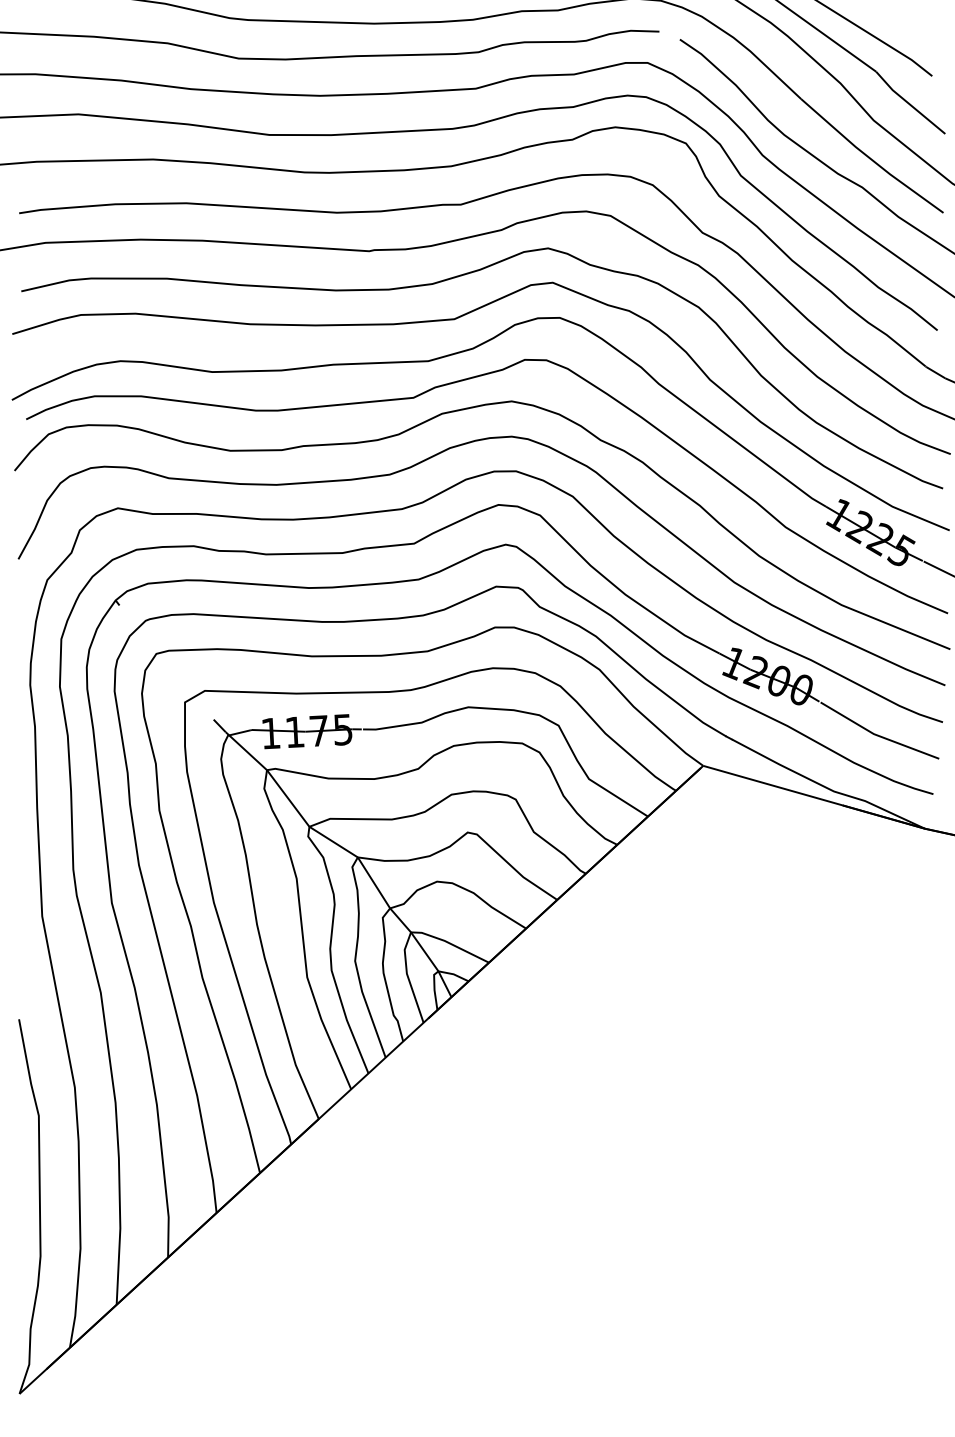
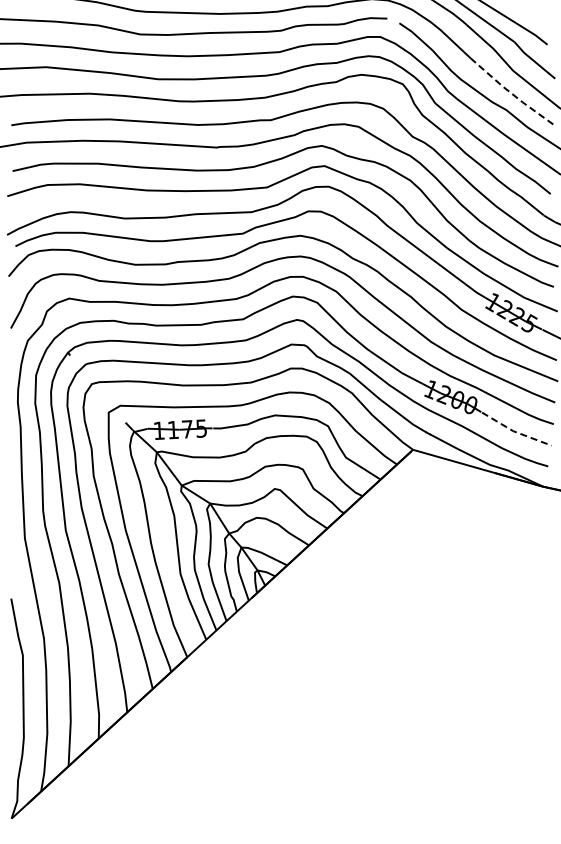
line: (870, 159) -> (511, 93), solid -> dashed
line: (877, 734) -> (515, 431), solid -> dashed

